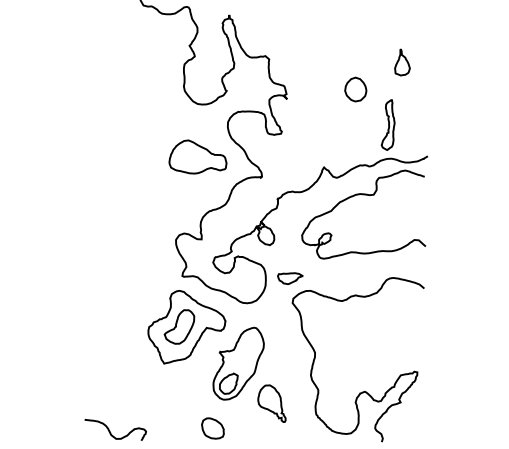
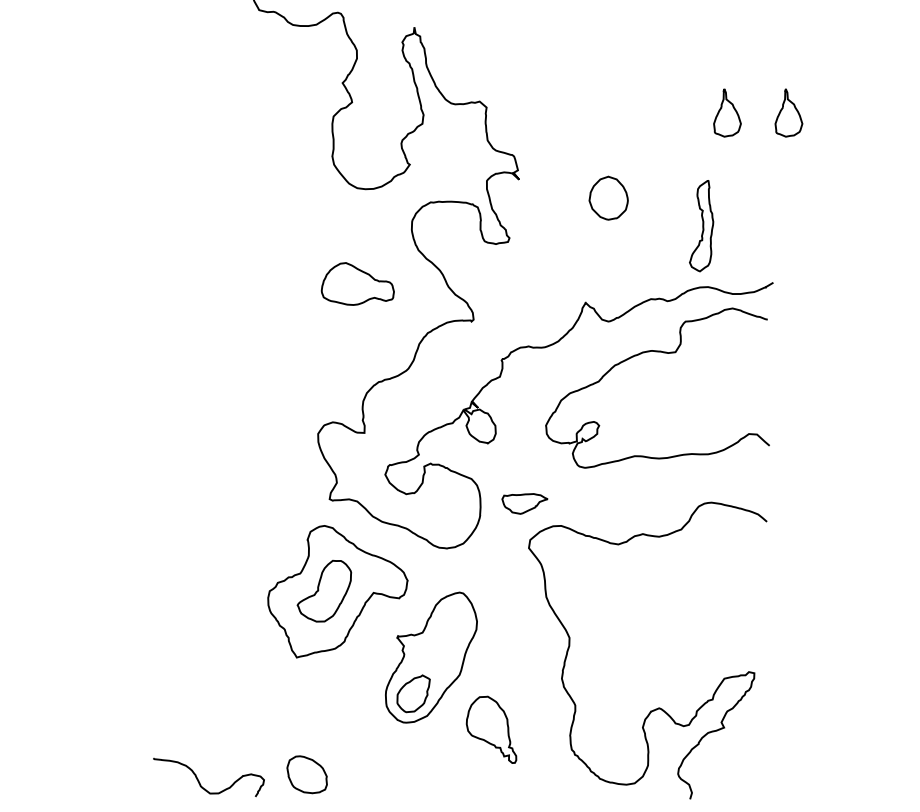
part: (436, 62) -> (788, 113), added
part: (355, 89) -> (608, 198), moved
part: (197, 156) -> (356, 283), size x0.7
part: (212, 428) -> (306, 774), moved

